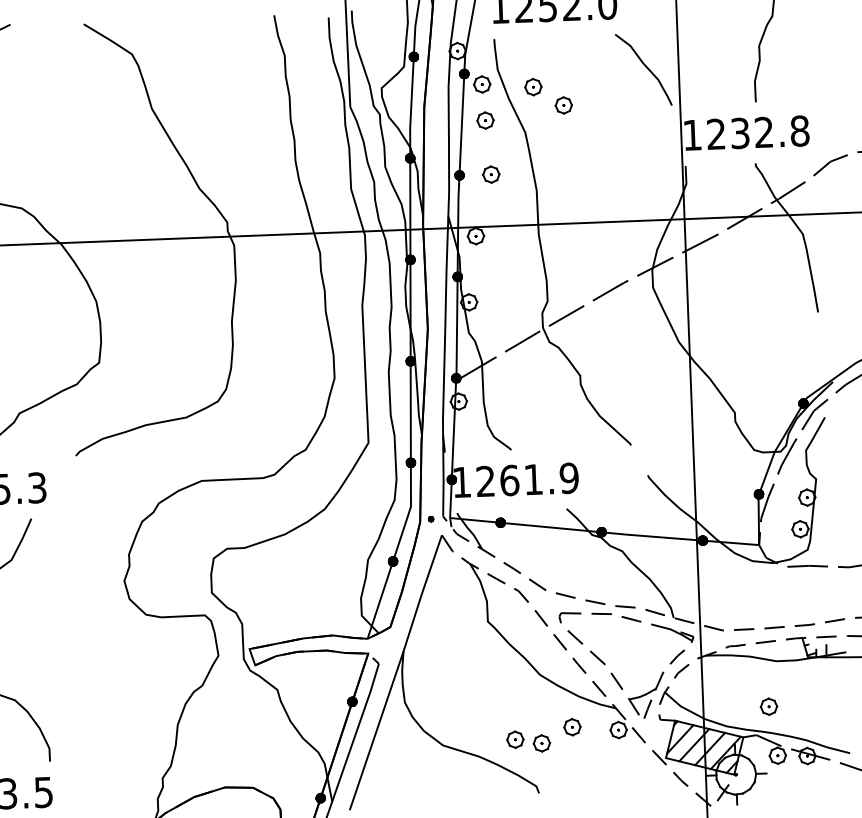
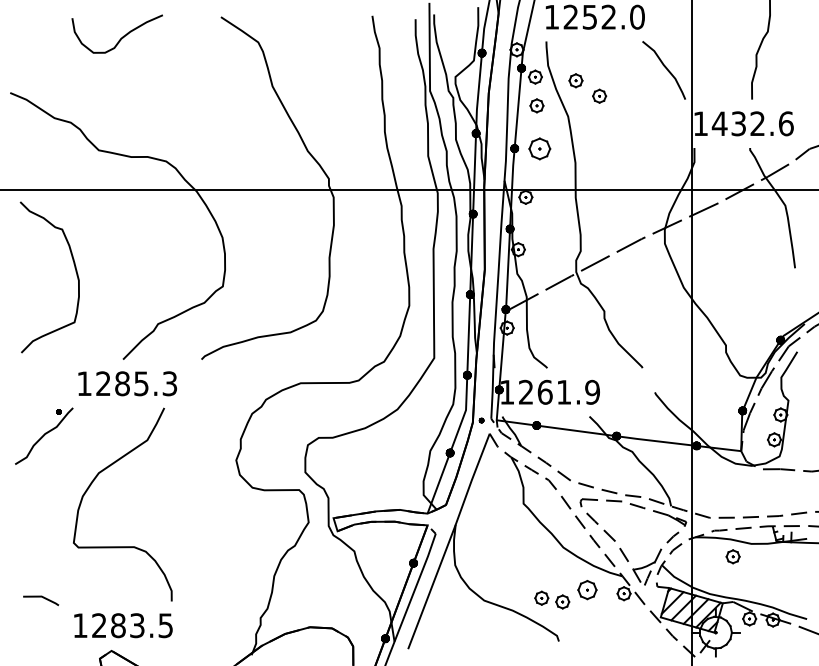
text: (757, 132) -> (752, 123), 1232.8 -> 1432.6
part: (490, 174) -> (539, 148), size x1.6
part: (768, 706) -> (732, 556), moved
part: (572, 726) -> (587, 589), size x1.4

